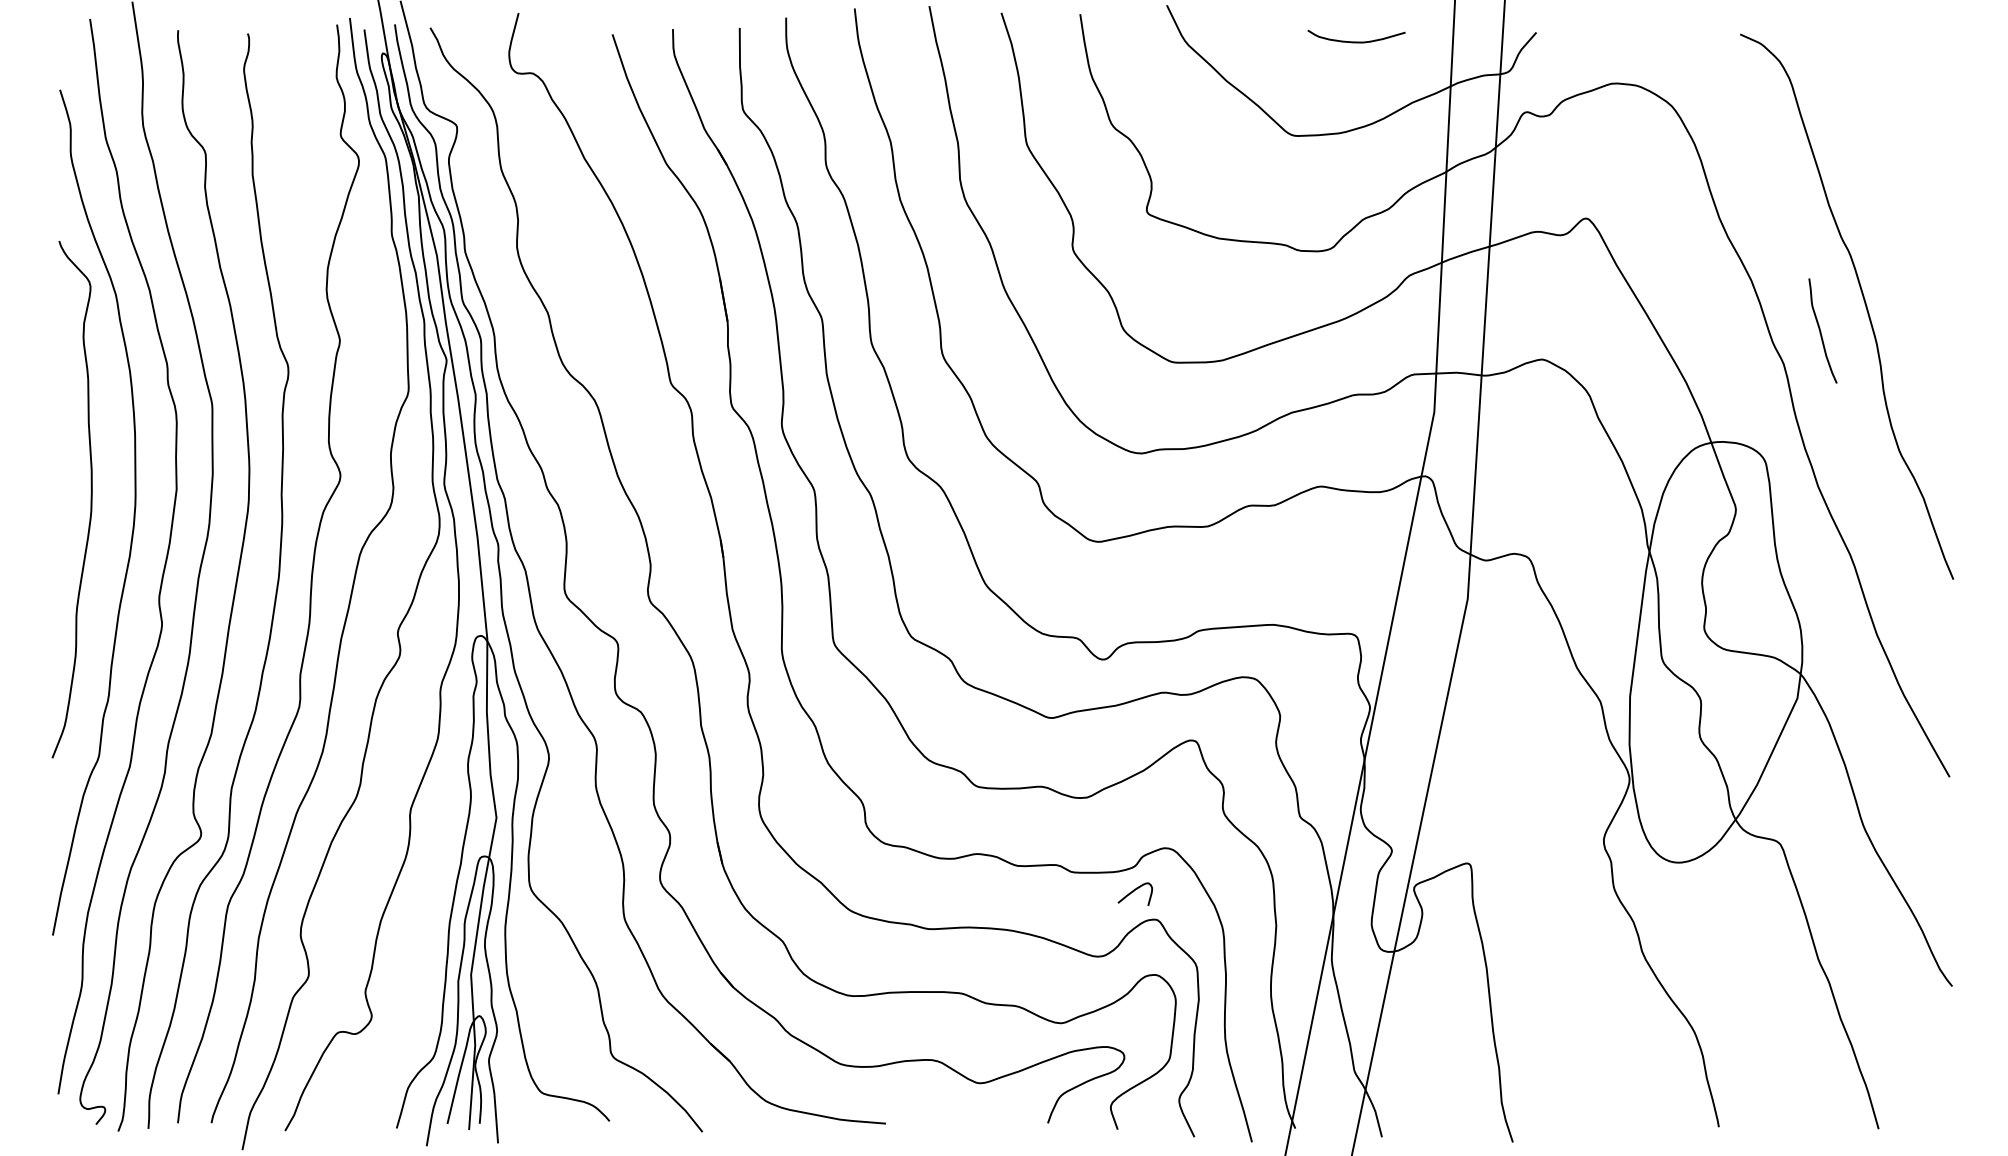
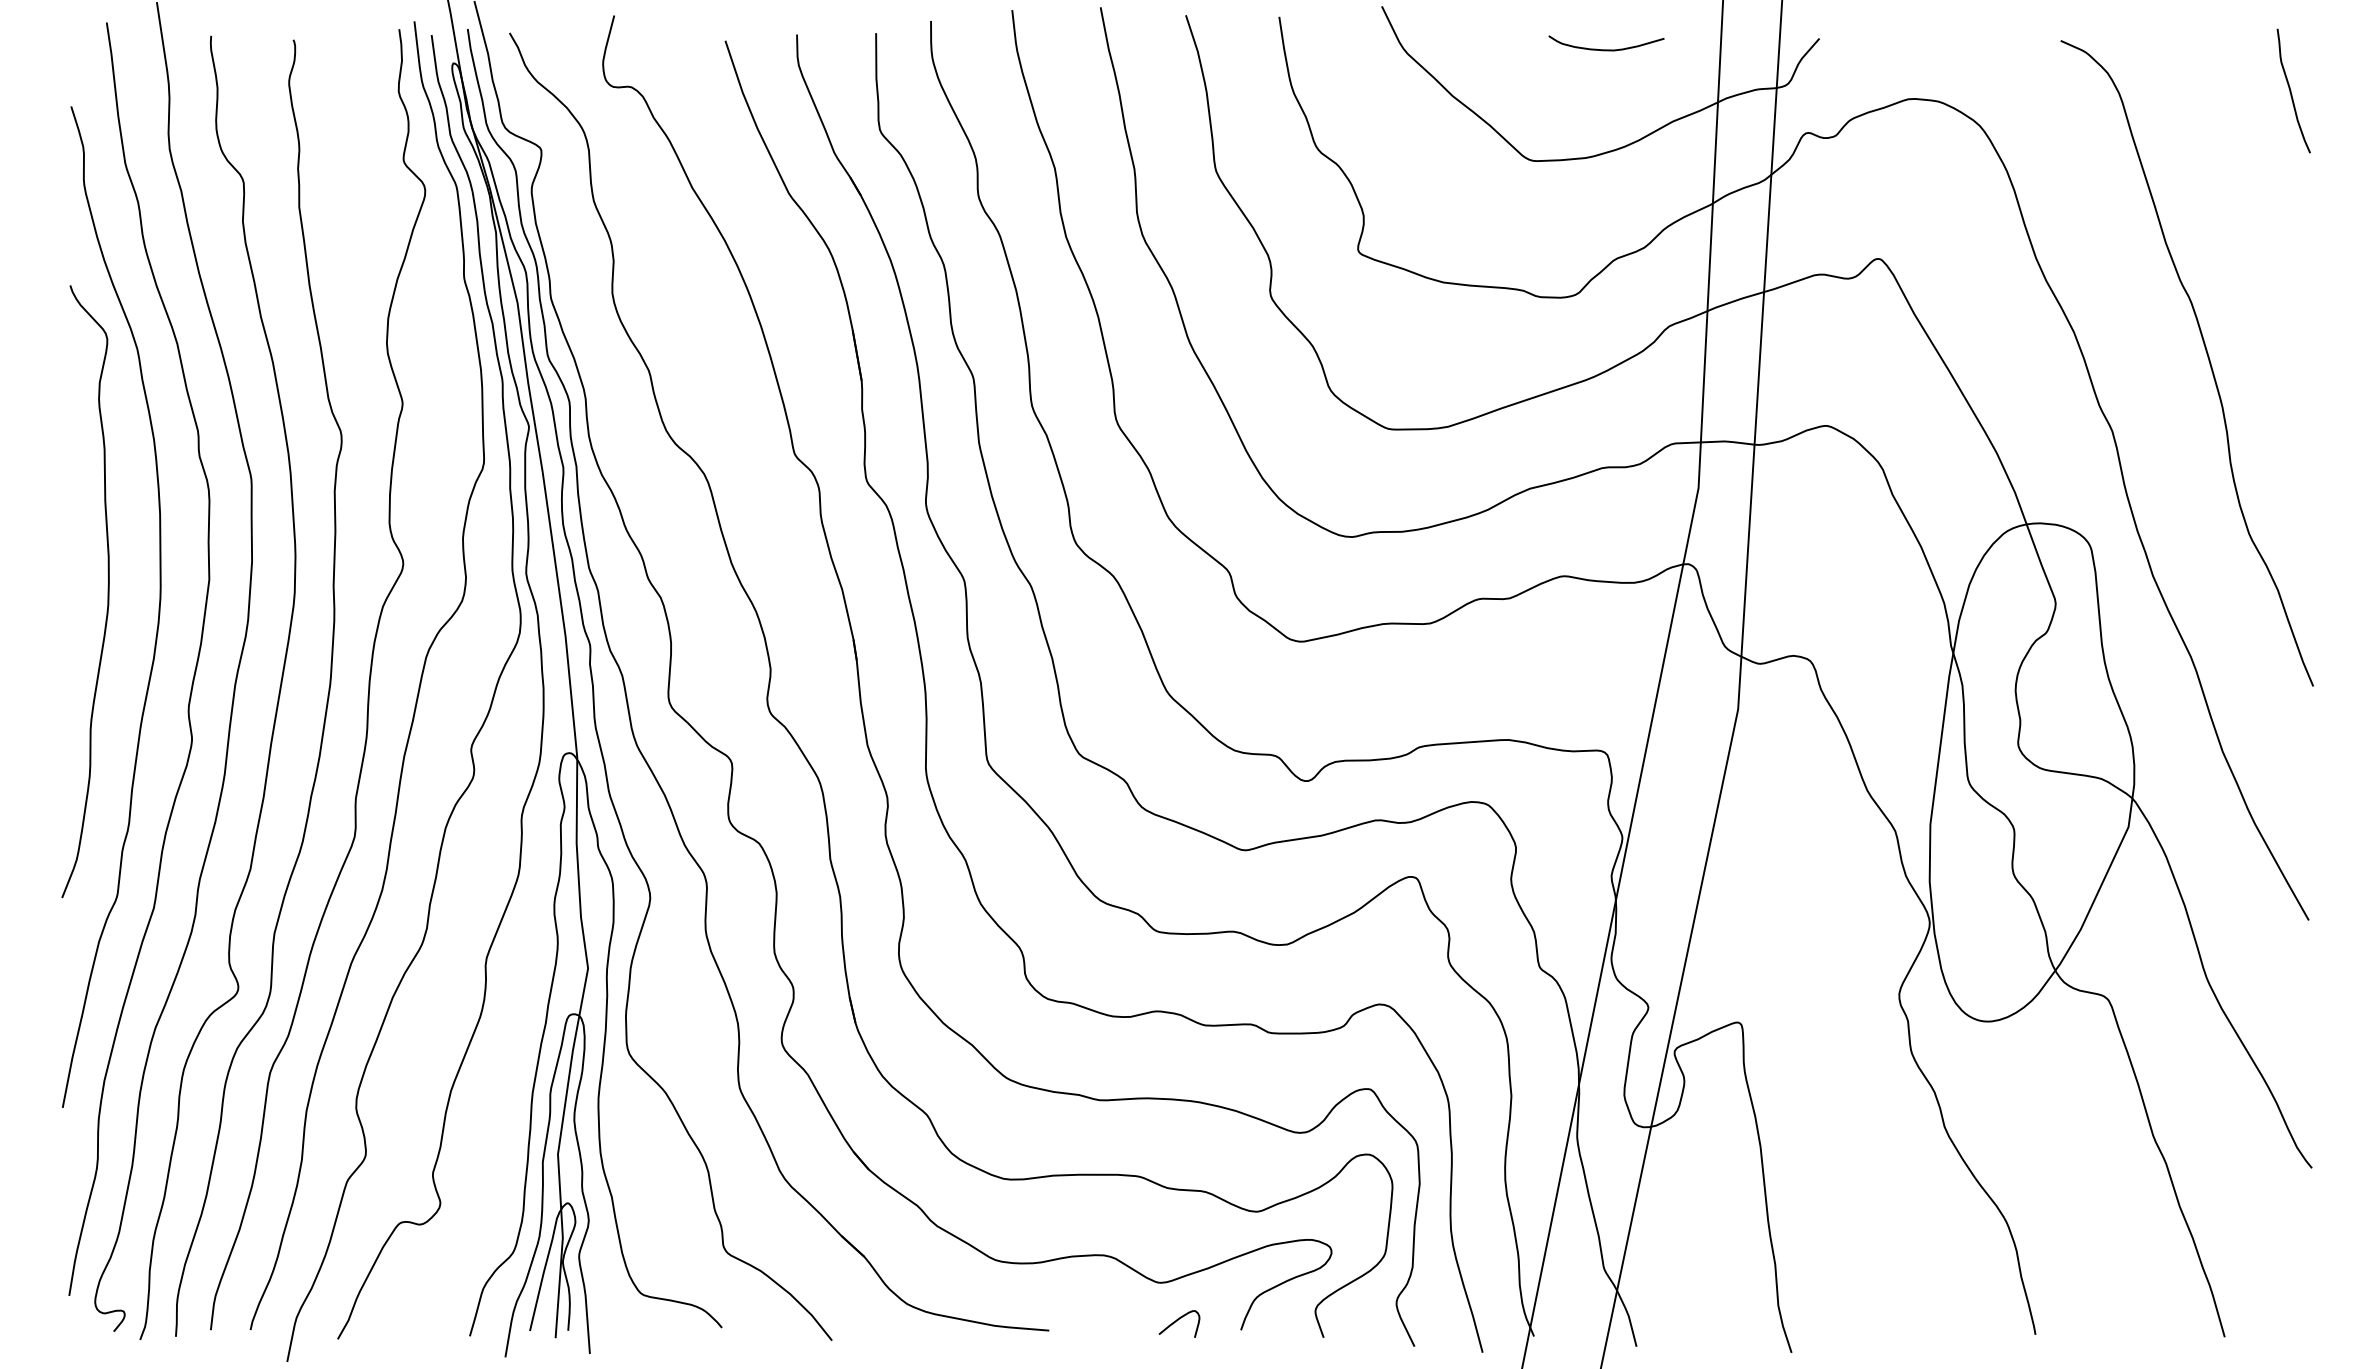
curve: (1821, 330) -> (2291, 90), moved
curve: (1133, 892) -> (1177, 1321), moved

